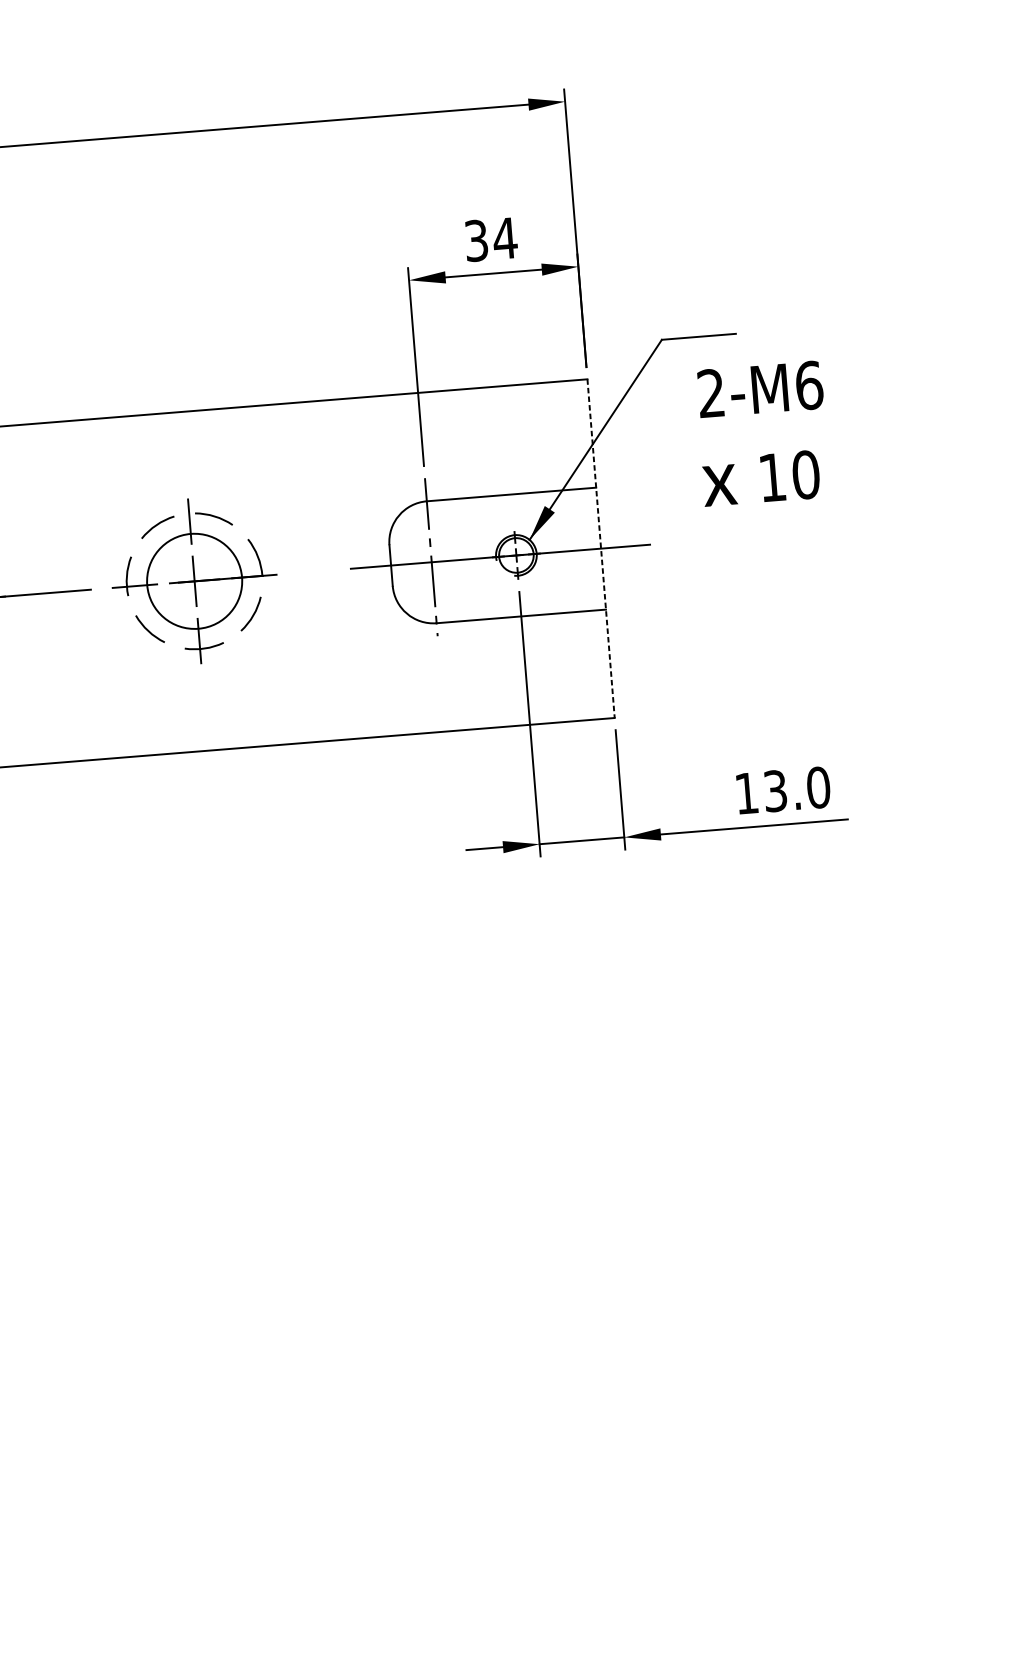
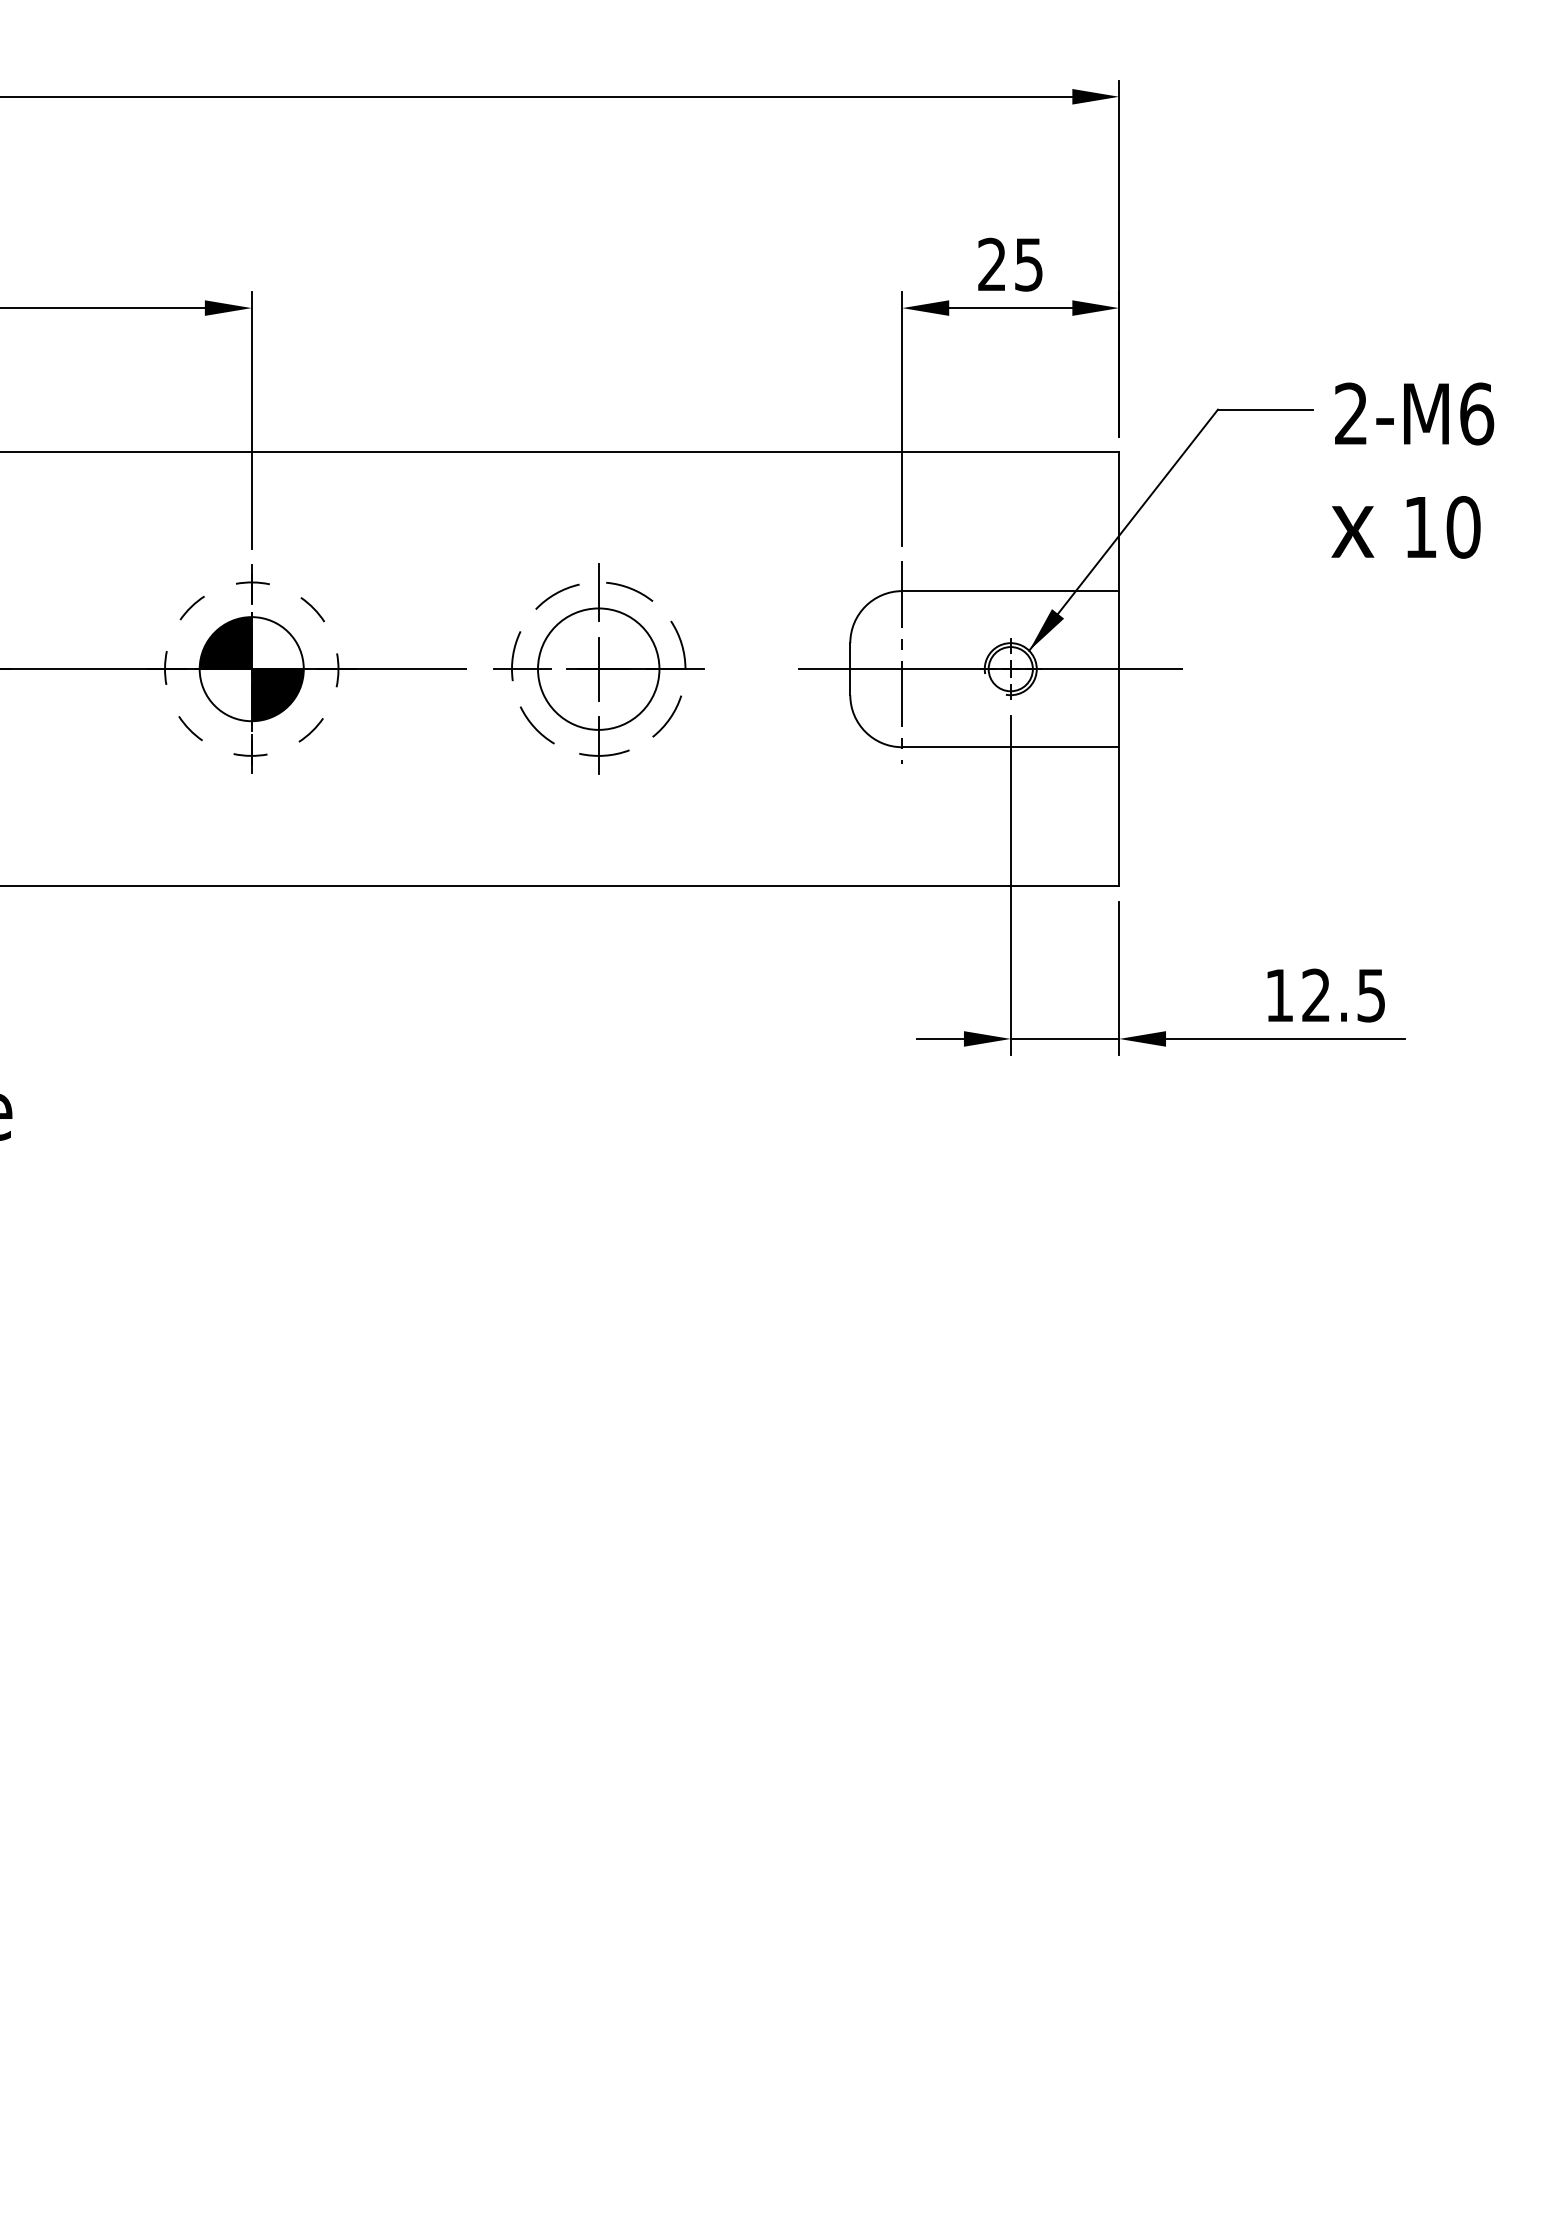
text: (491, 239) -> (1011, 264), 34 -> 25
text: (762, 433) -> (1412, 470), moved
line: (601, 548) -> (1119, 669), dashed -> solid
text: (797, 789) -> (1344, 995), 13.0 -> 12.5

